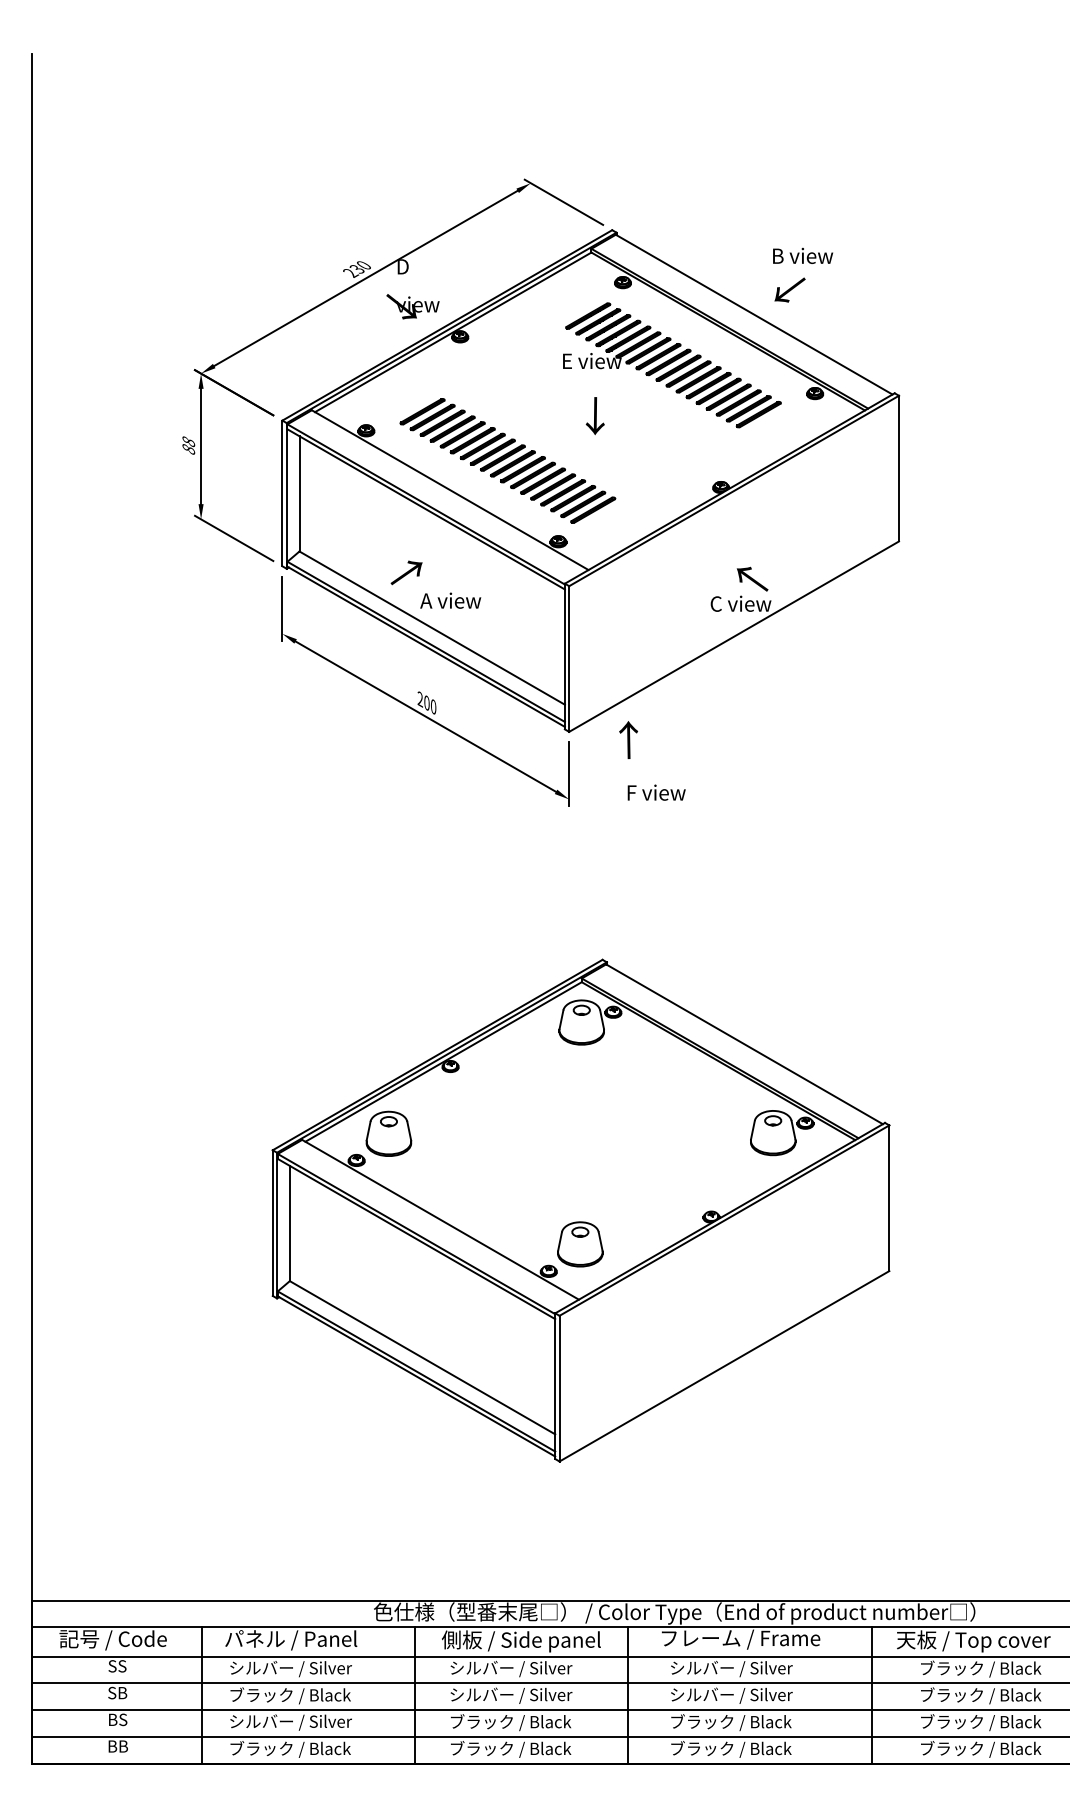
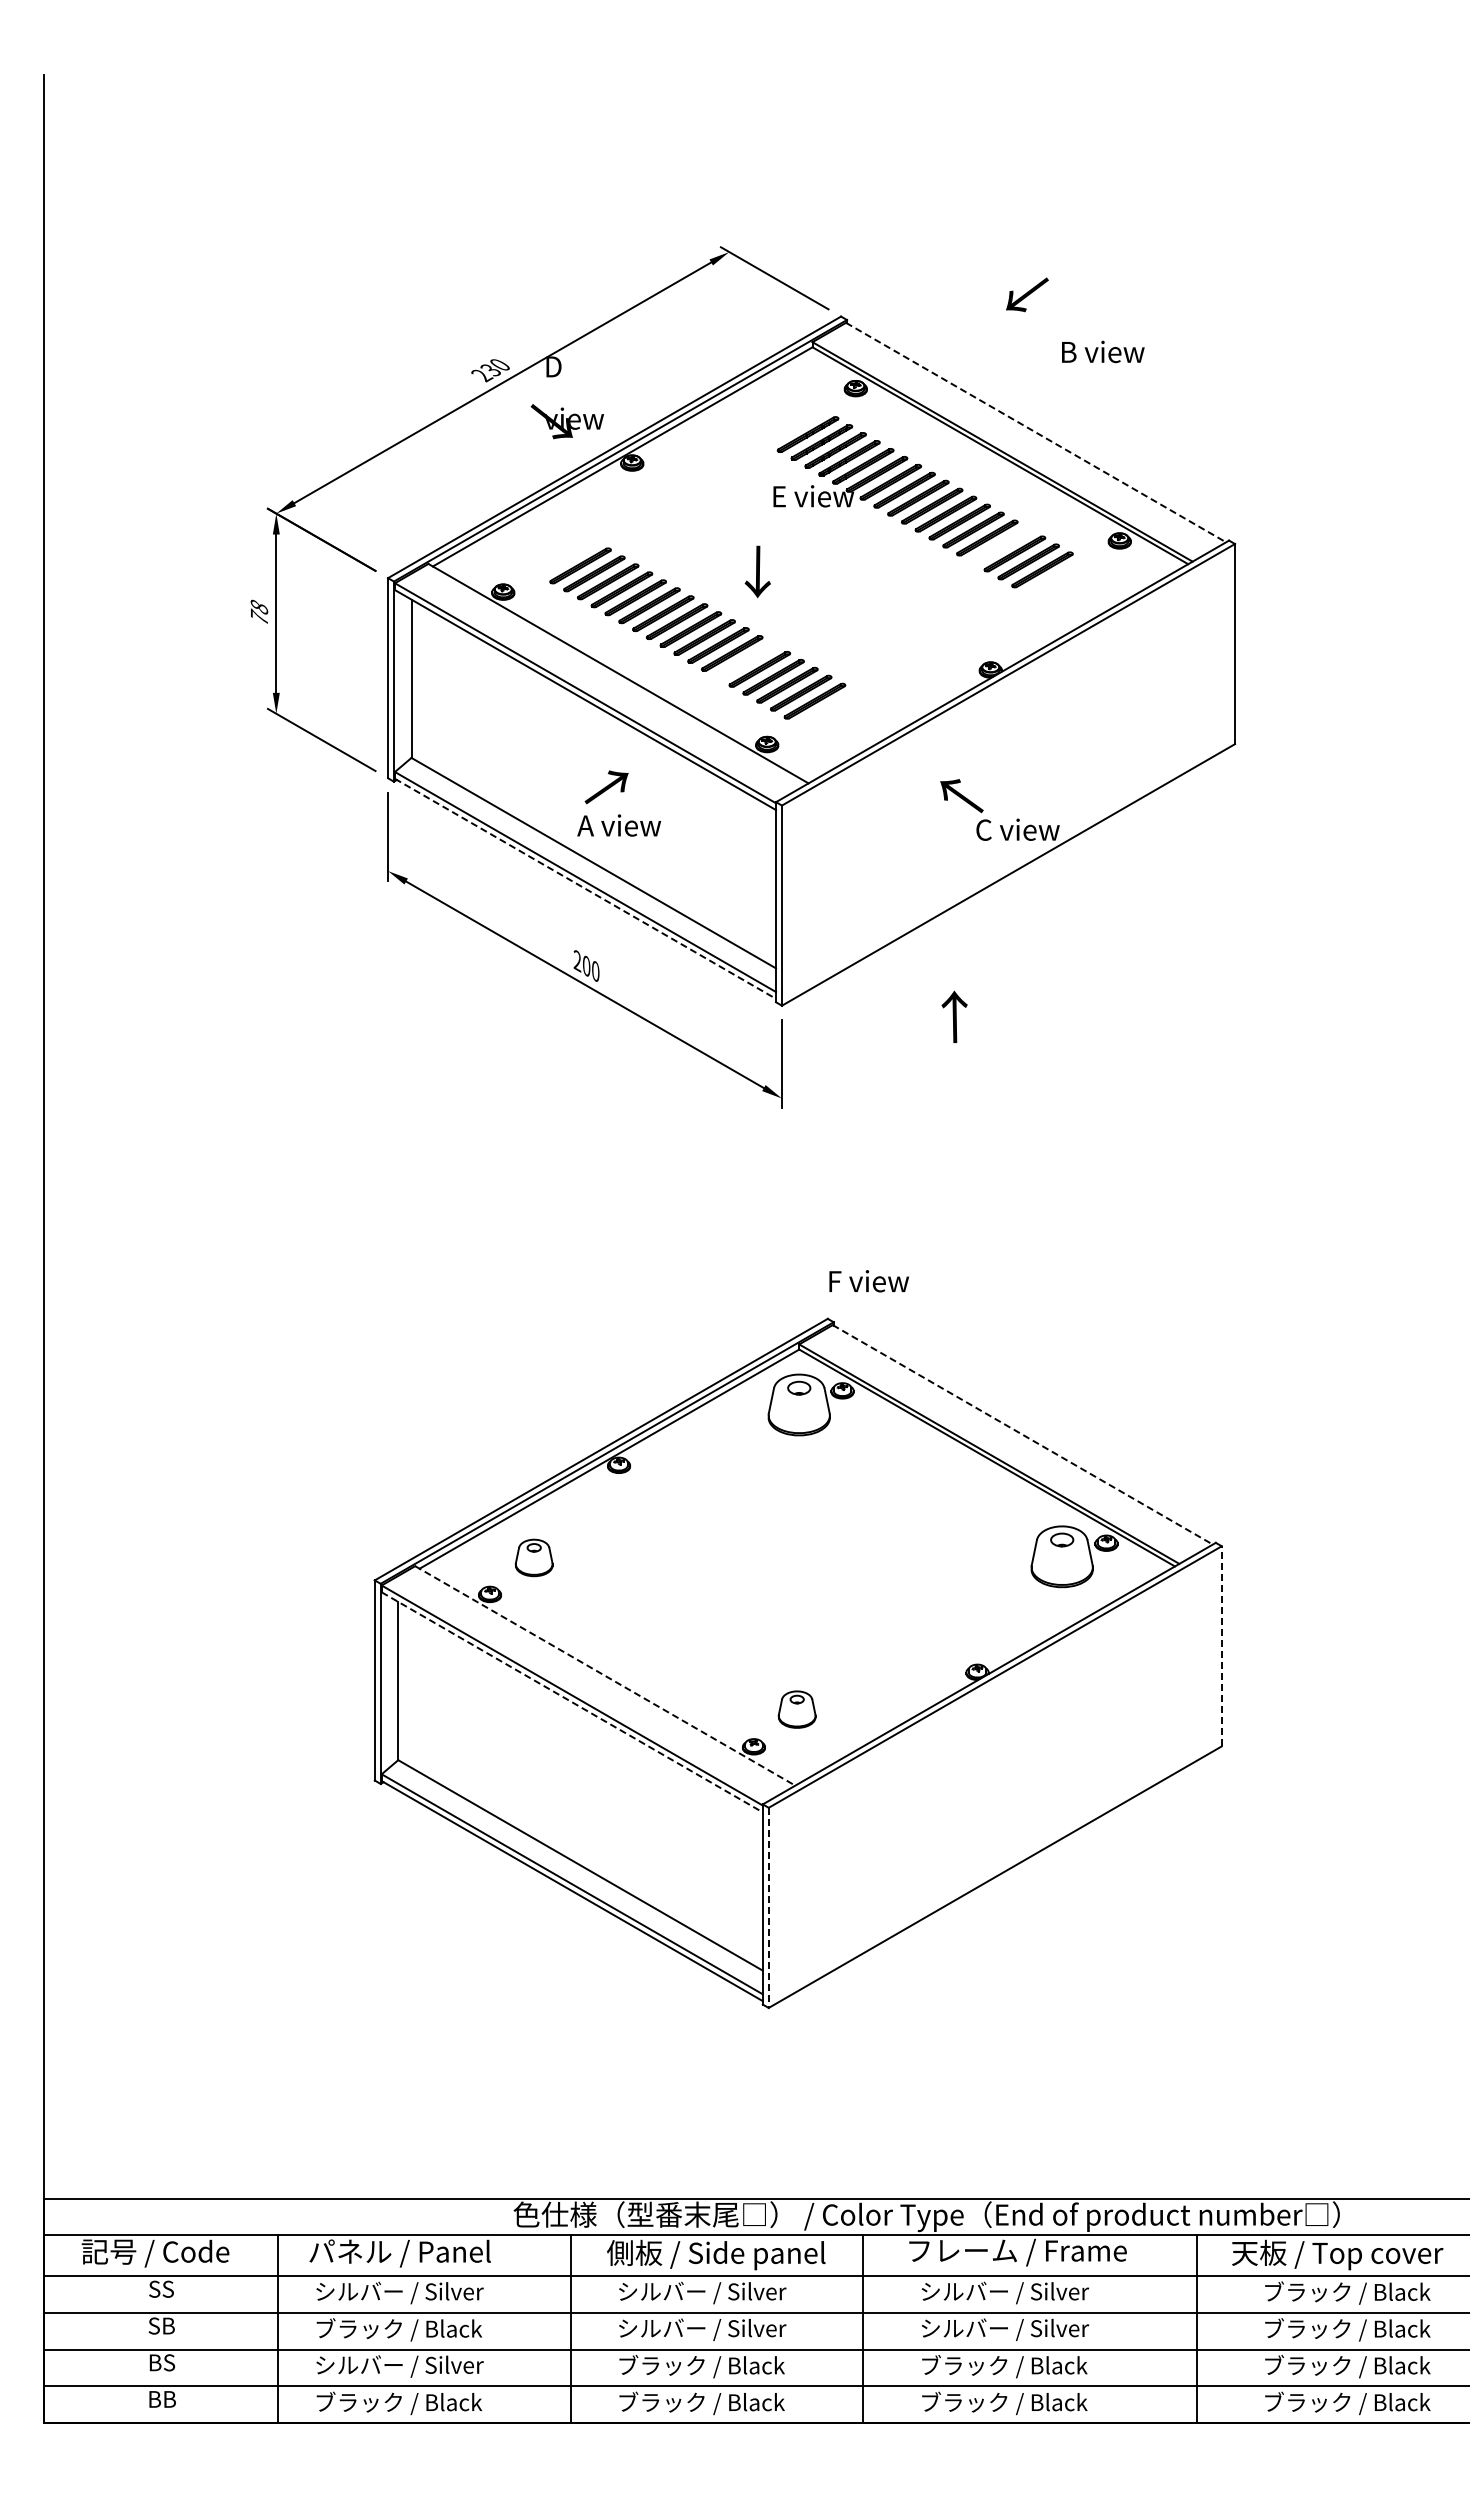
text: (790, 289) -> (1027, 294), moved
line: (754, 314) -> (1036, 432), solid -> dashed
part: (728, 396) -> (1000, 545), removed
text: (595, 415) -> (757, 571), moved
text: (188, 448) -> (259, 616), 88 -> 78
part: (542, 481) -> (745, 661), removed
text: (406, 573) -> (606, 787), moved
text: (752, 579) -> (961, 796), moved
line: (426, 647) -> (585, 889), solid -> dashed
text: (628, 739) -> (954, 1016), moved
text: (656, 792) -> (868, 1281), moved
line: (745, 1044) -> (1023, 1435), solid -> dashed
part: (388, 1133) -> (533, 1557), size x0.6
line: (889, 1197) -> (1221, 1645), solid -> dashed
line: (440, 1220) -> (605, 1676), solid -> dashed
line: (416, 1239) -> (572, 1702), solid -> dashed
part: (579, 1244) -> (796, 1709), size x0.6
line: (559, 1389) -> (768, 1908), solid -> dashed

